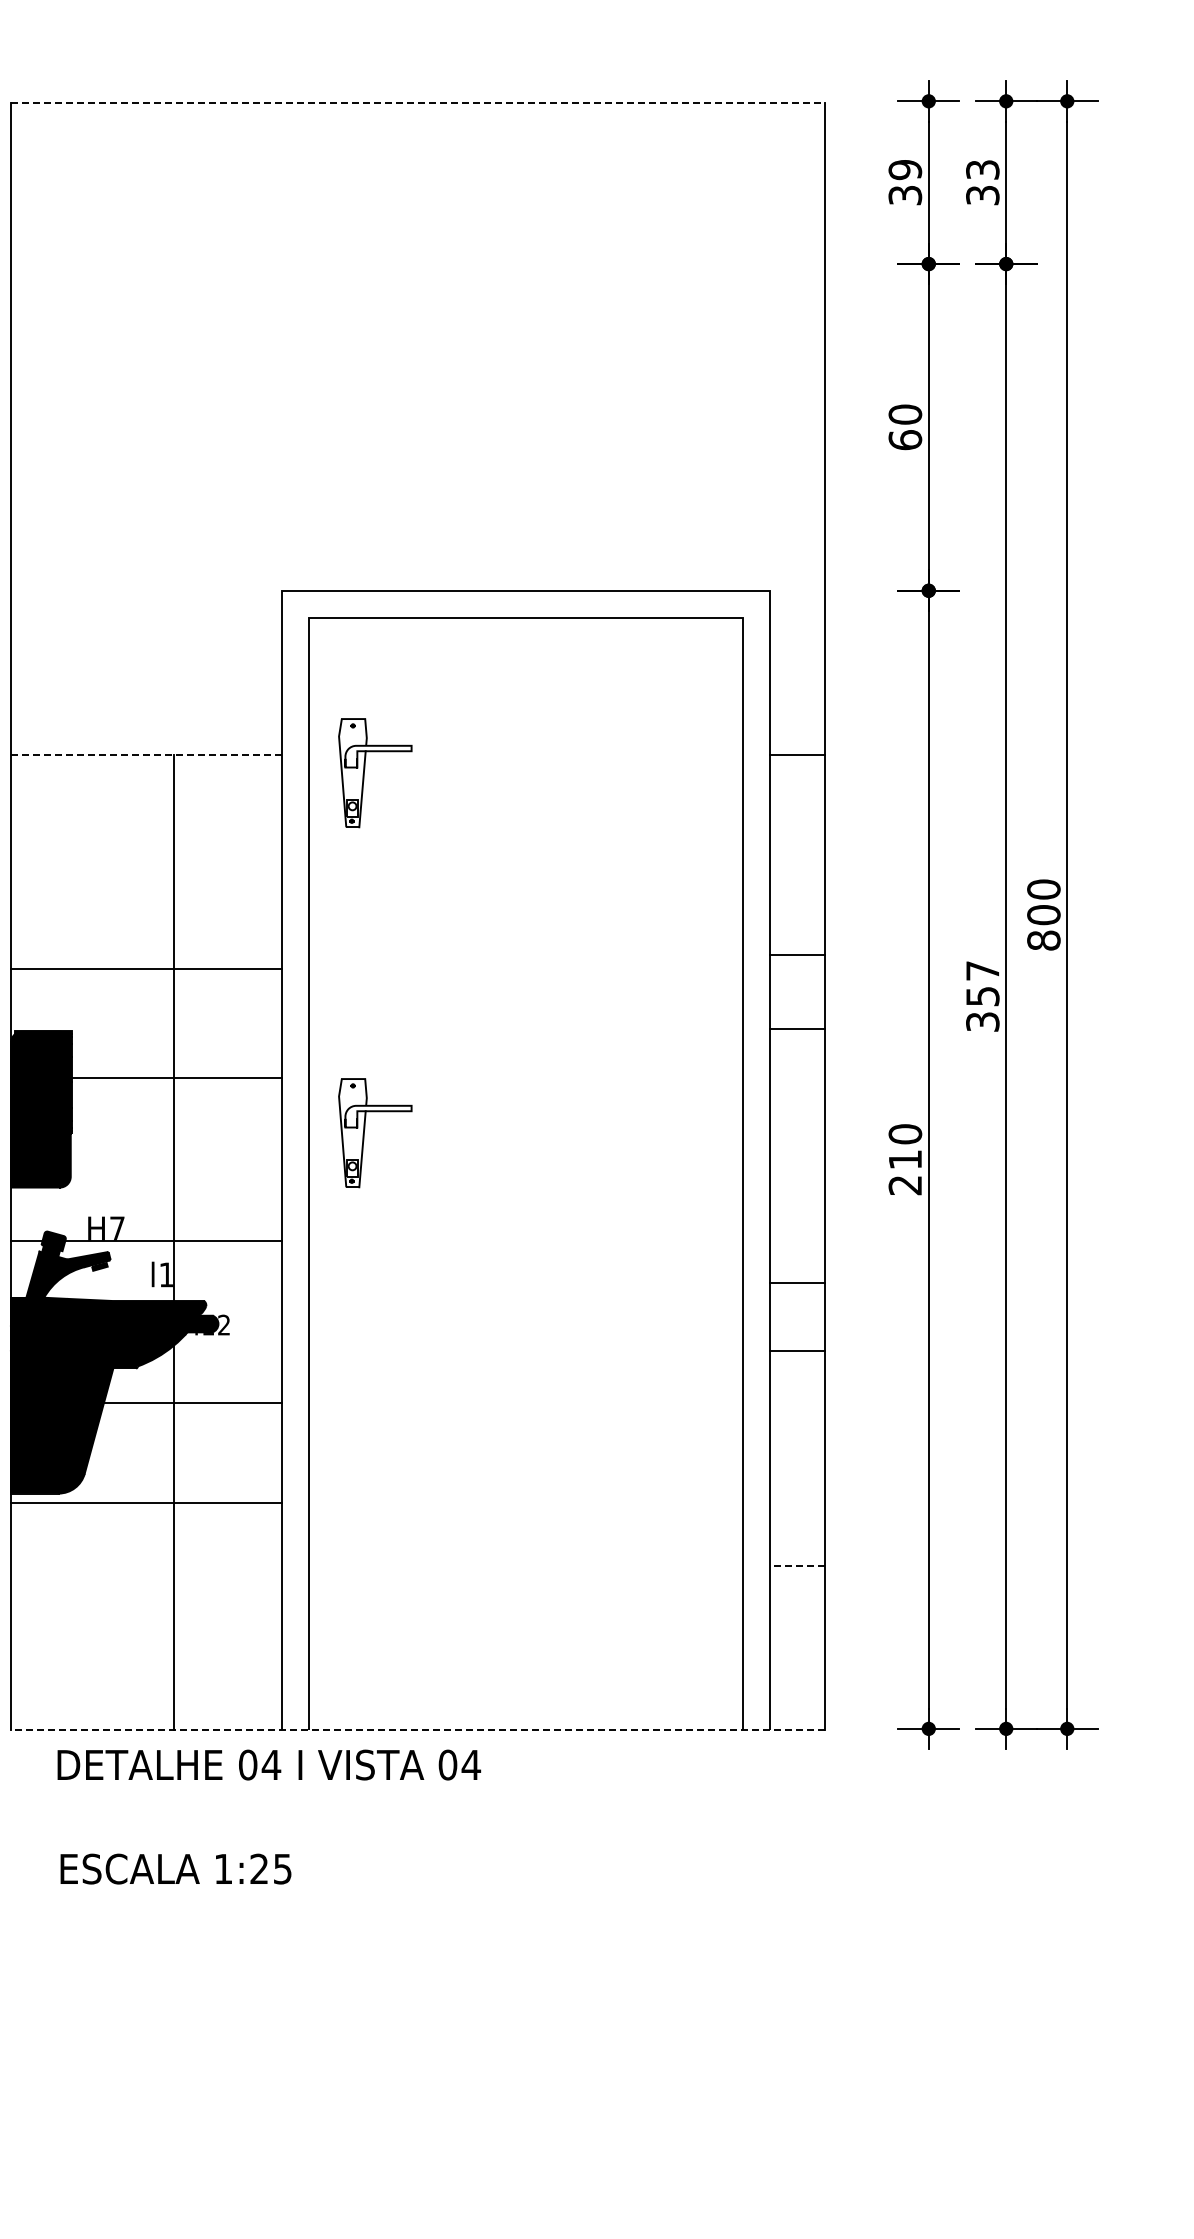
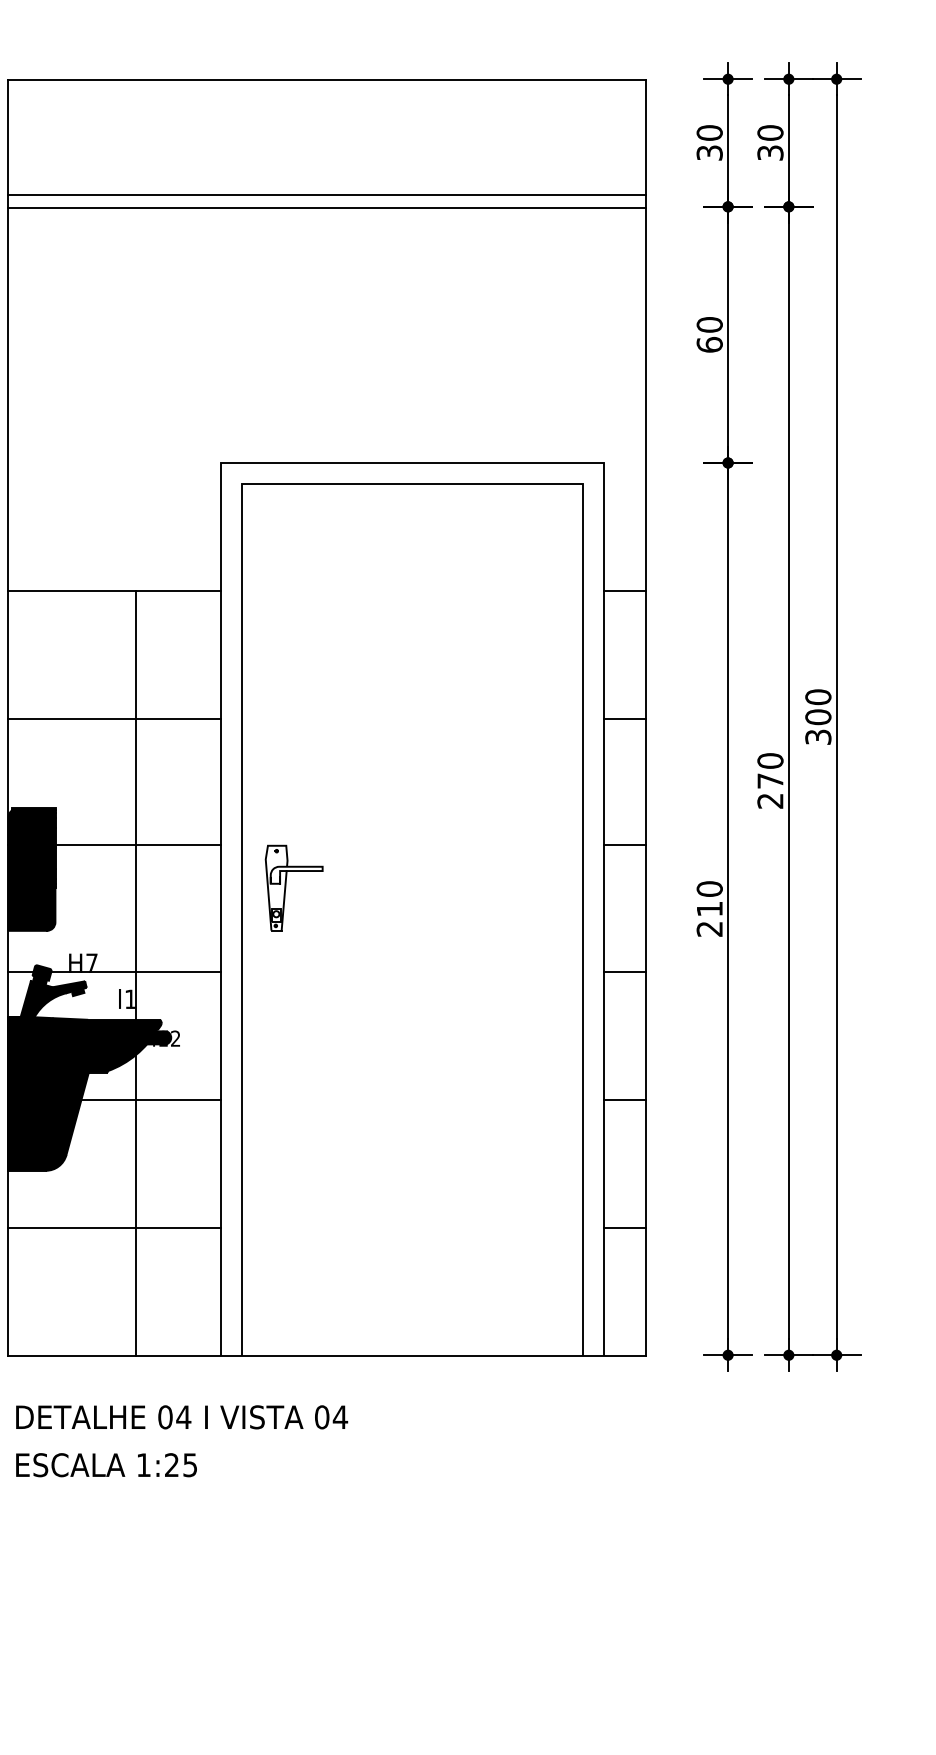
line: (417, 102) -> (327, 80), dashed -> solid
text: (905, 169) -> (709, 132), 39 -> 30
text: (982, 169) -> (770, 132), 33 -> 30
line: (417, 249) -> (327, 195), added
line: (417, 265) -> (327, 207), added
line: (146, 754) -> (114, 591), dashed -> solid
part: (365, 769) -> (286, 603), removed
text: (1043, 940) -> (818, 737), 800 -> 300
line: (797, 955) -> (625, 719), moved
line: (146, 969) -> (114, 719), moved
text: (982, 995) -> (770, 780), 357 -> 270
line: (797, 1028) -> (625, 844), moved
line: (797, 1282) -> (625, 972), moved
line: (797, 1351) -> (625, 1100), moved
line: (146, 1503) -> (114, 1227), moved
line: (796, 1566) -> (624, 1227), dashed -> solid
line: (417, 1730) -> (327, 1356), dashed -> solid
text: (269, 1764) -> (182, 1416), moved
text: (175, 1868) -> (106, 1464), moved

